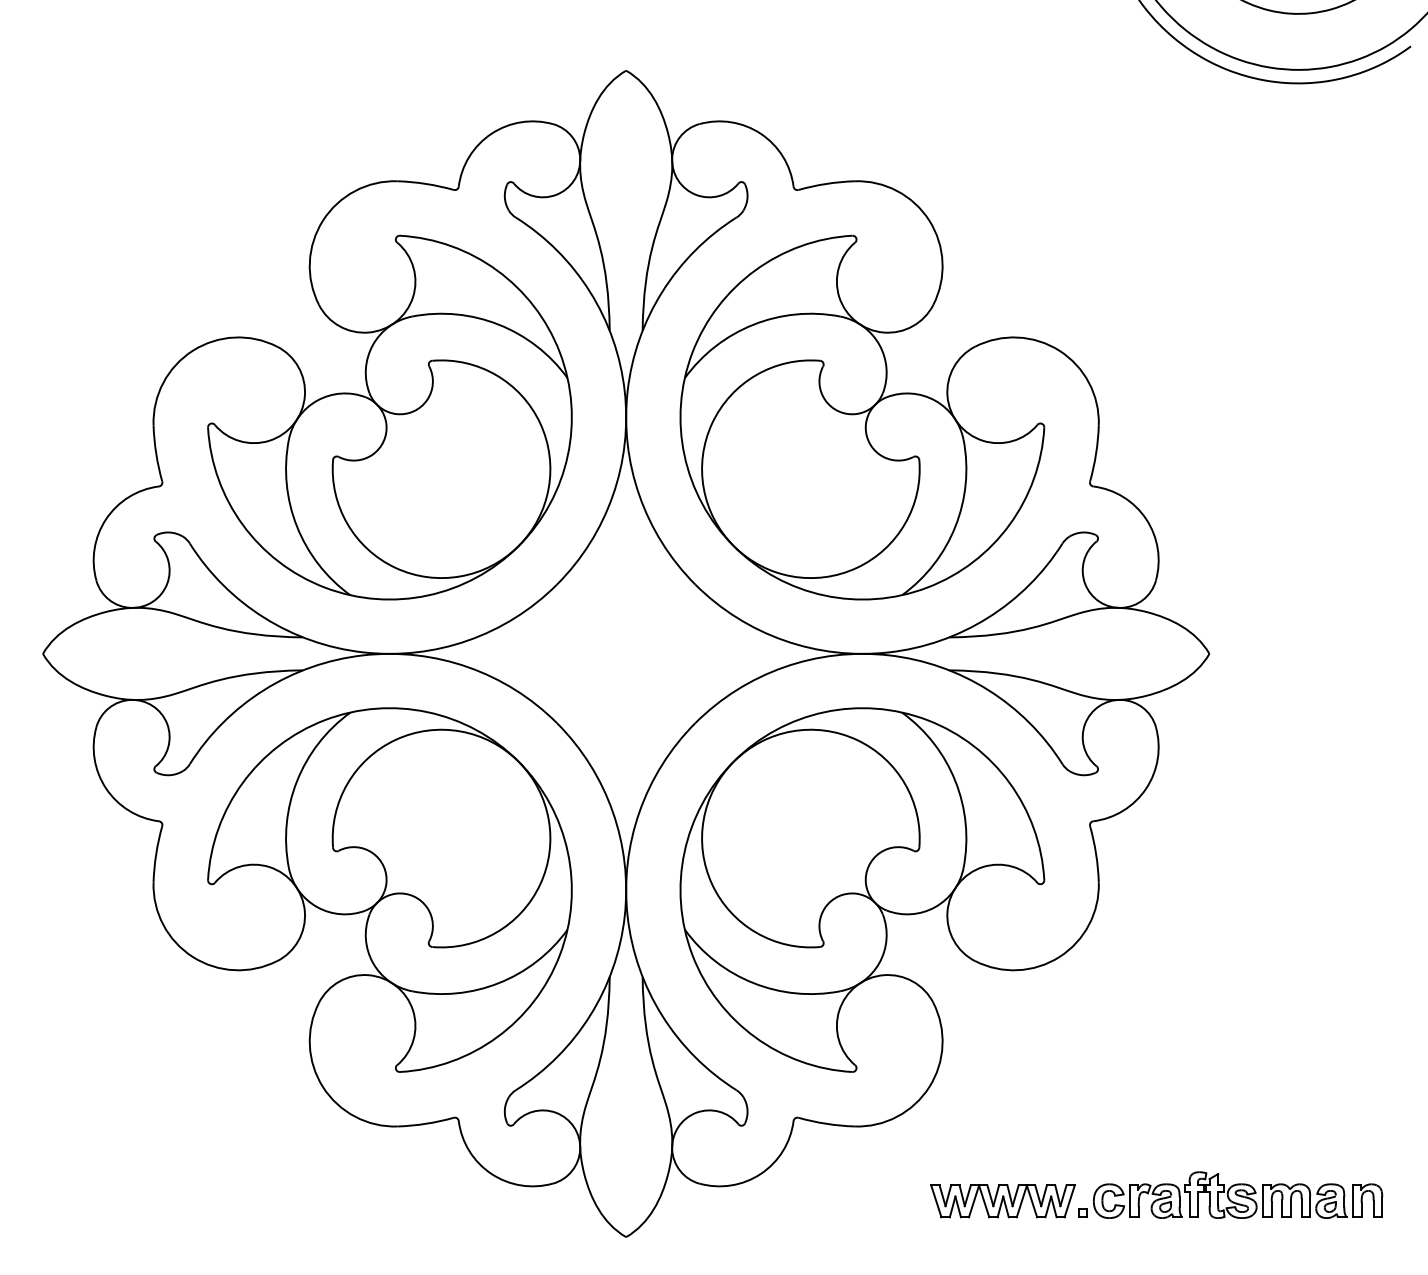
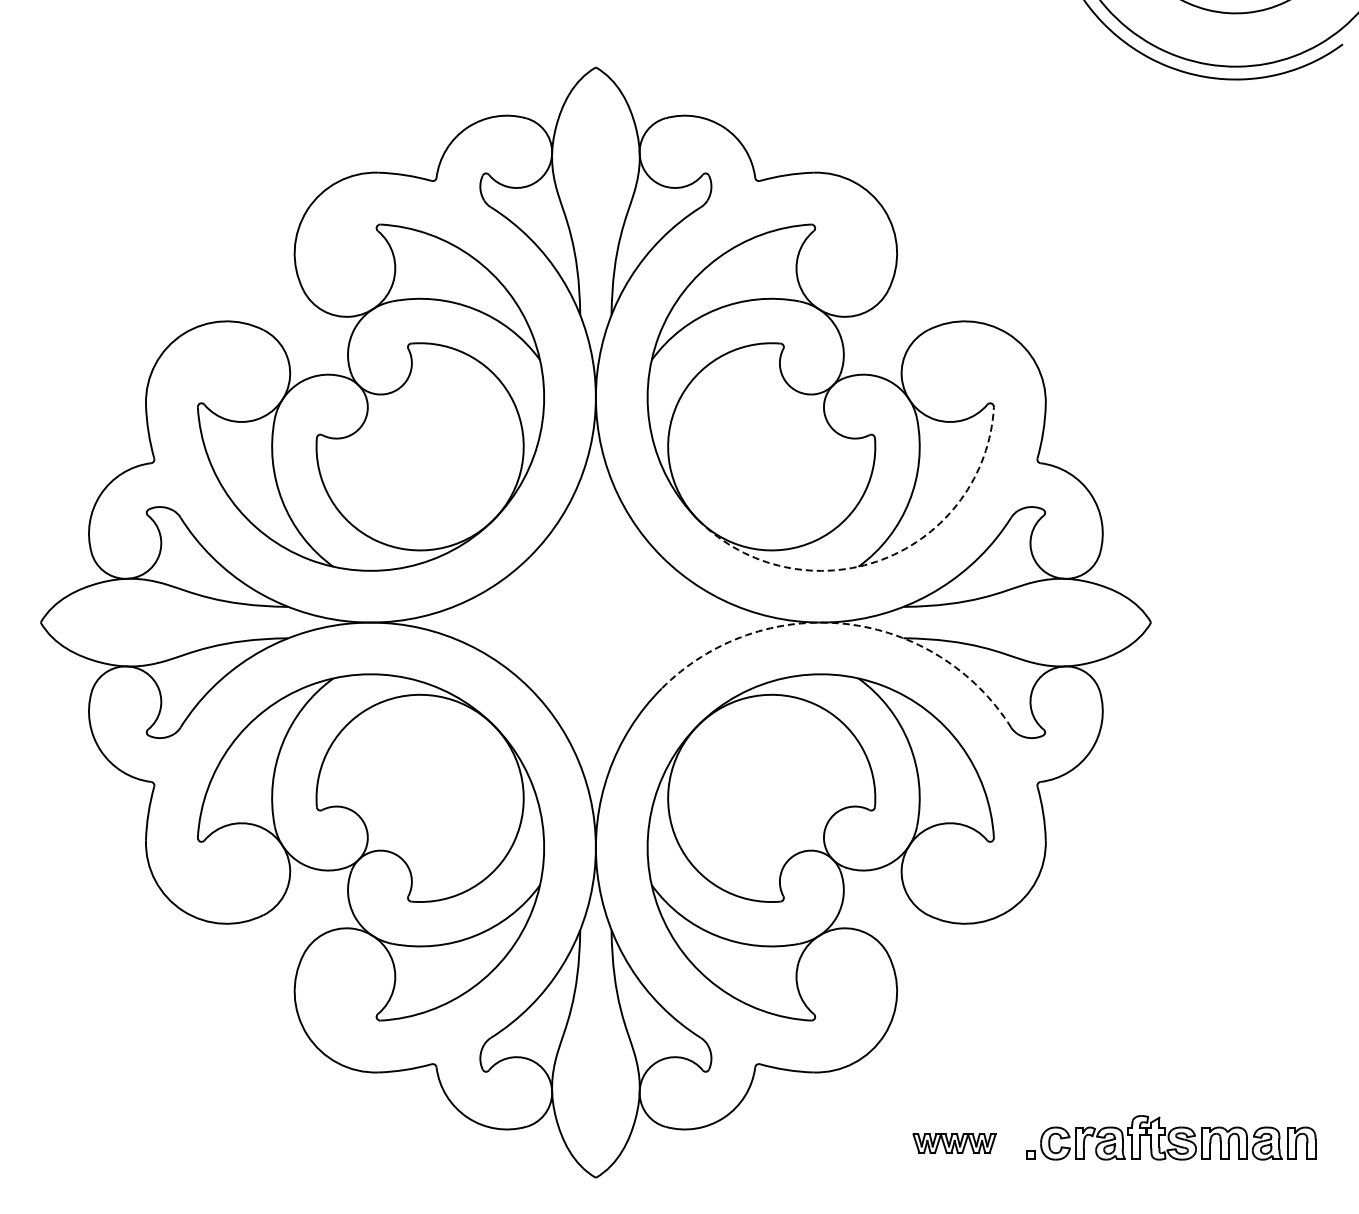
arc: (927, 587) -> (882, 559), solid -> dashed
arc: (888, 654) -> (845, 623), solid -> dashed
part: (1002, 1201) -> (954, 1143), size x0.6

